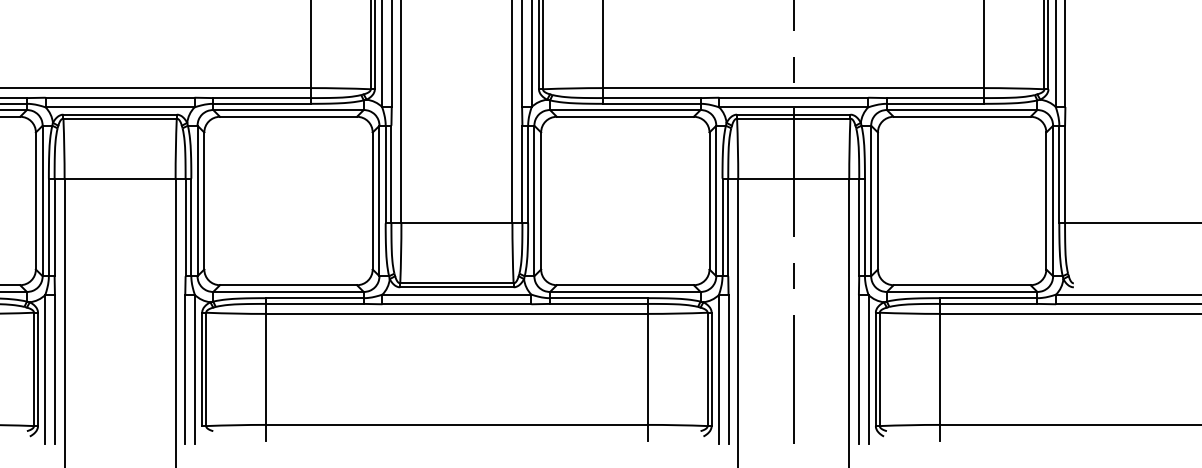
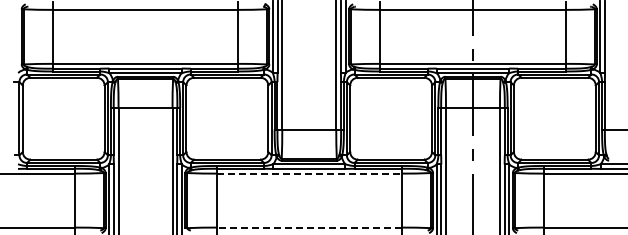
line: (457, 313) -> (309, 173), solid -> dashed
line: (457, 424) -> (309, 227), solid -> dashed

